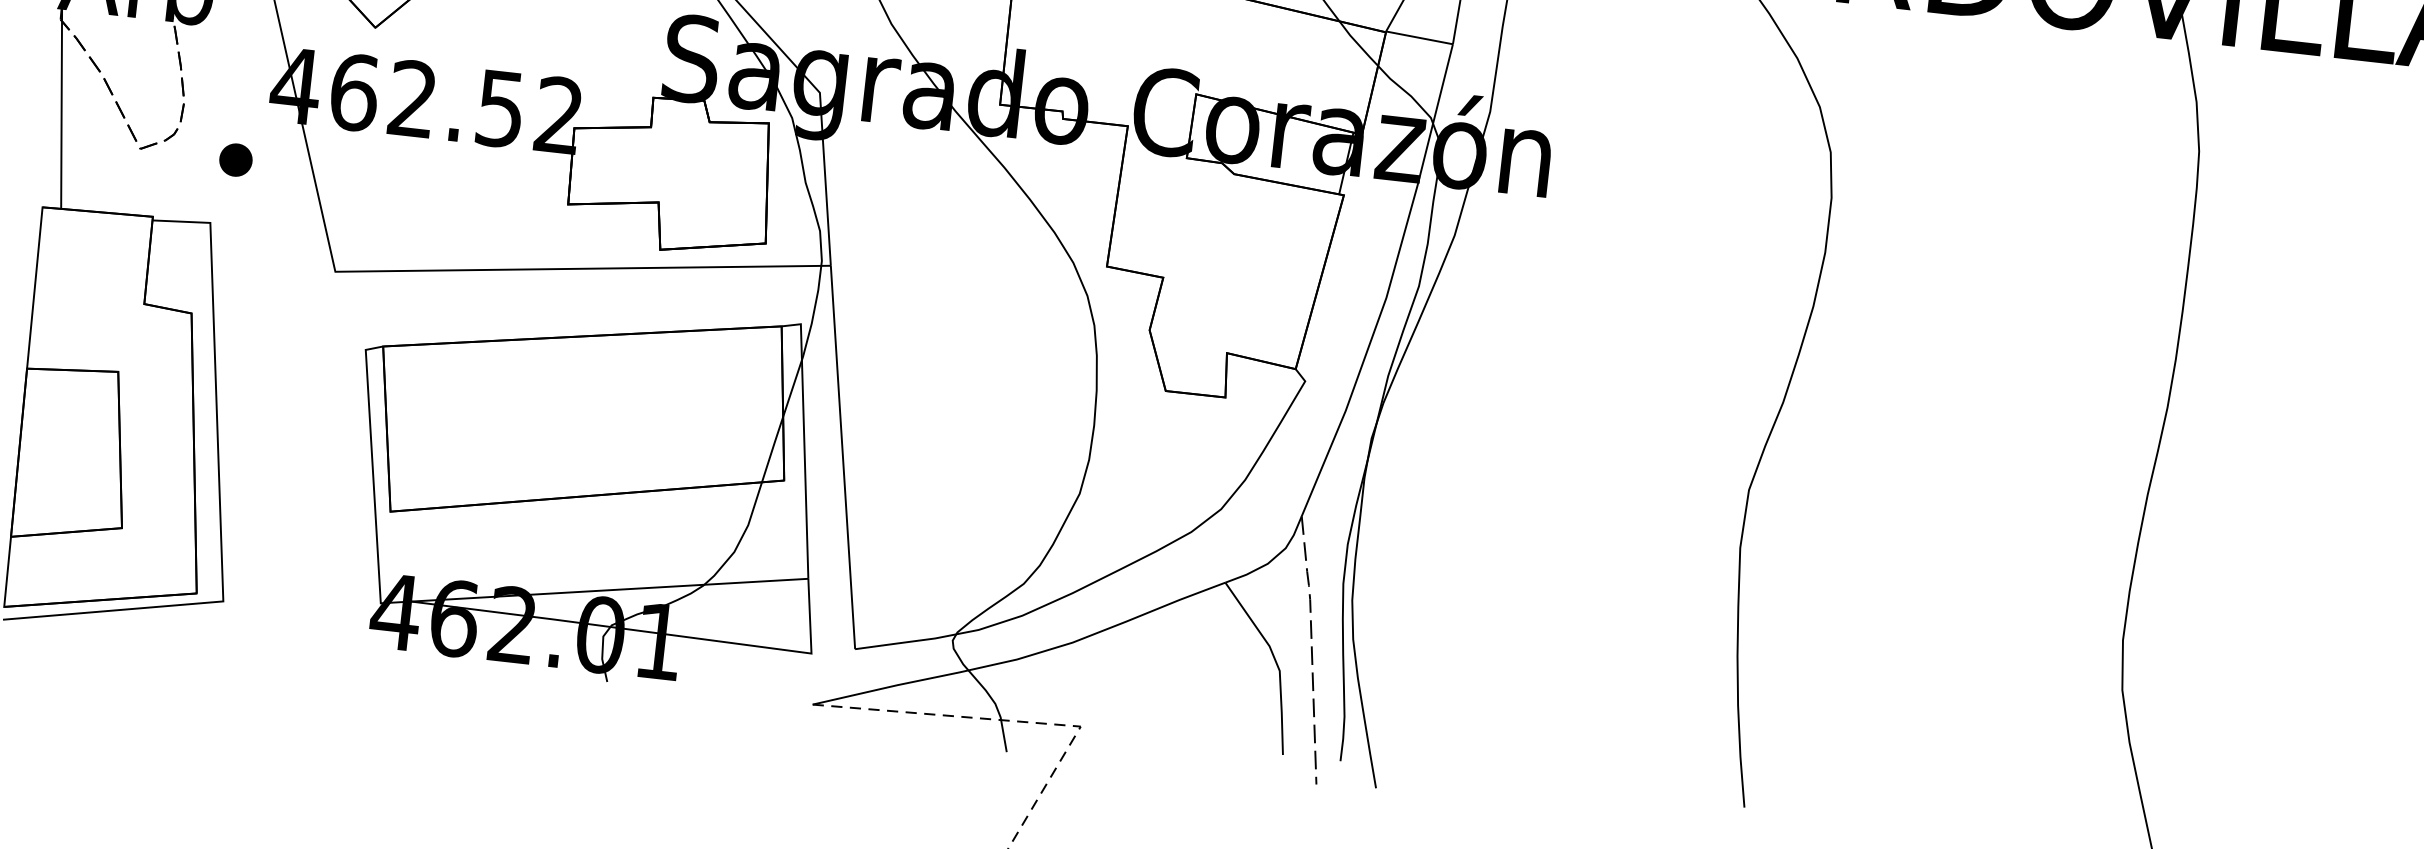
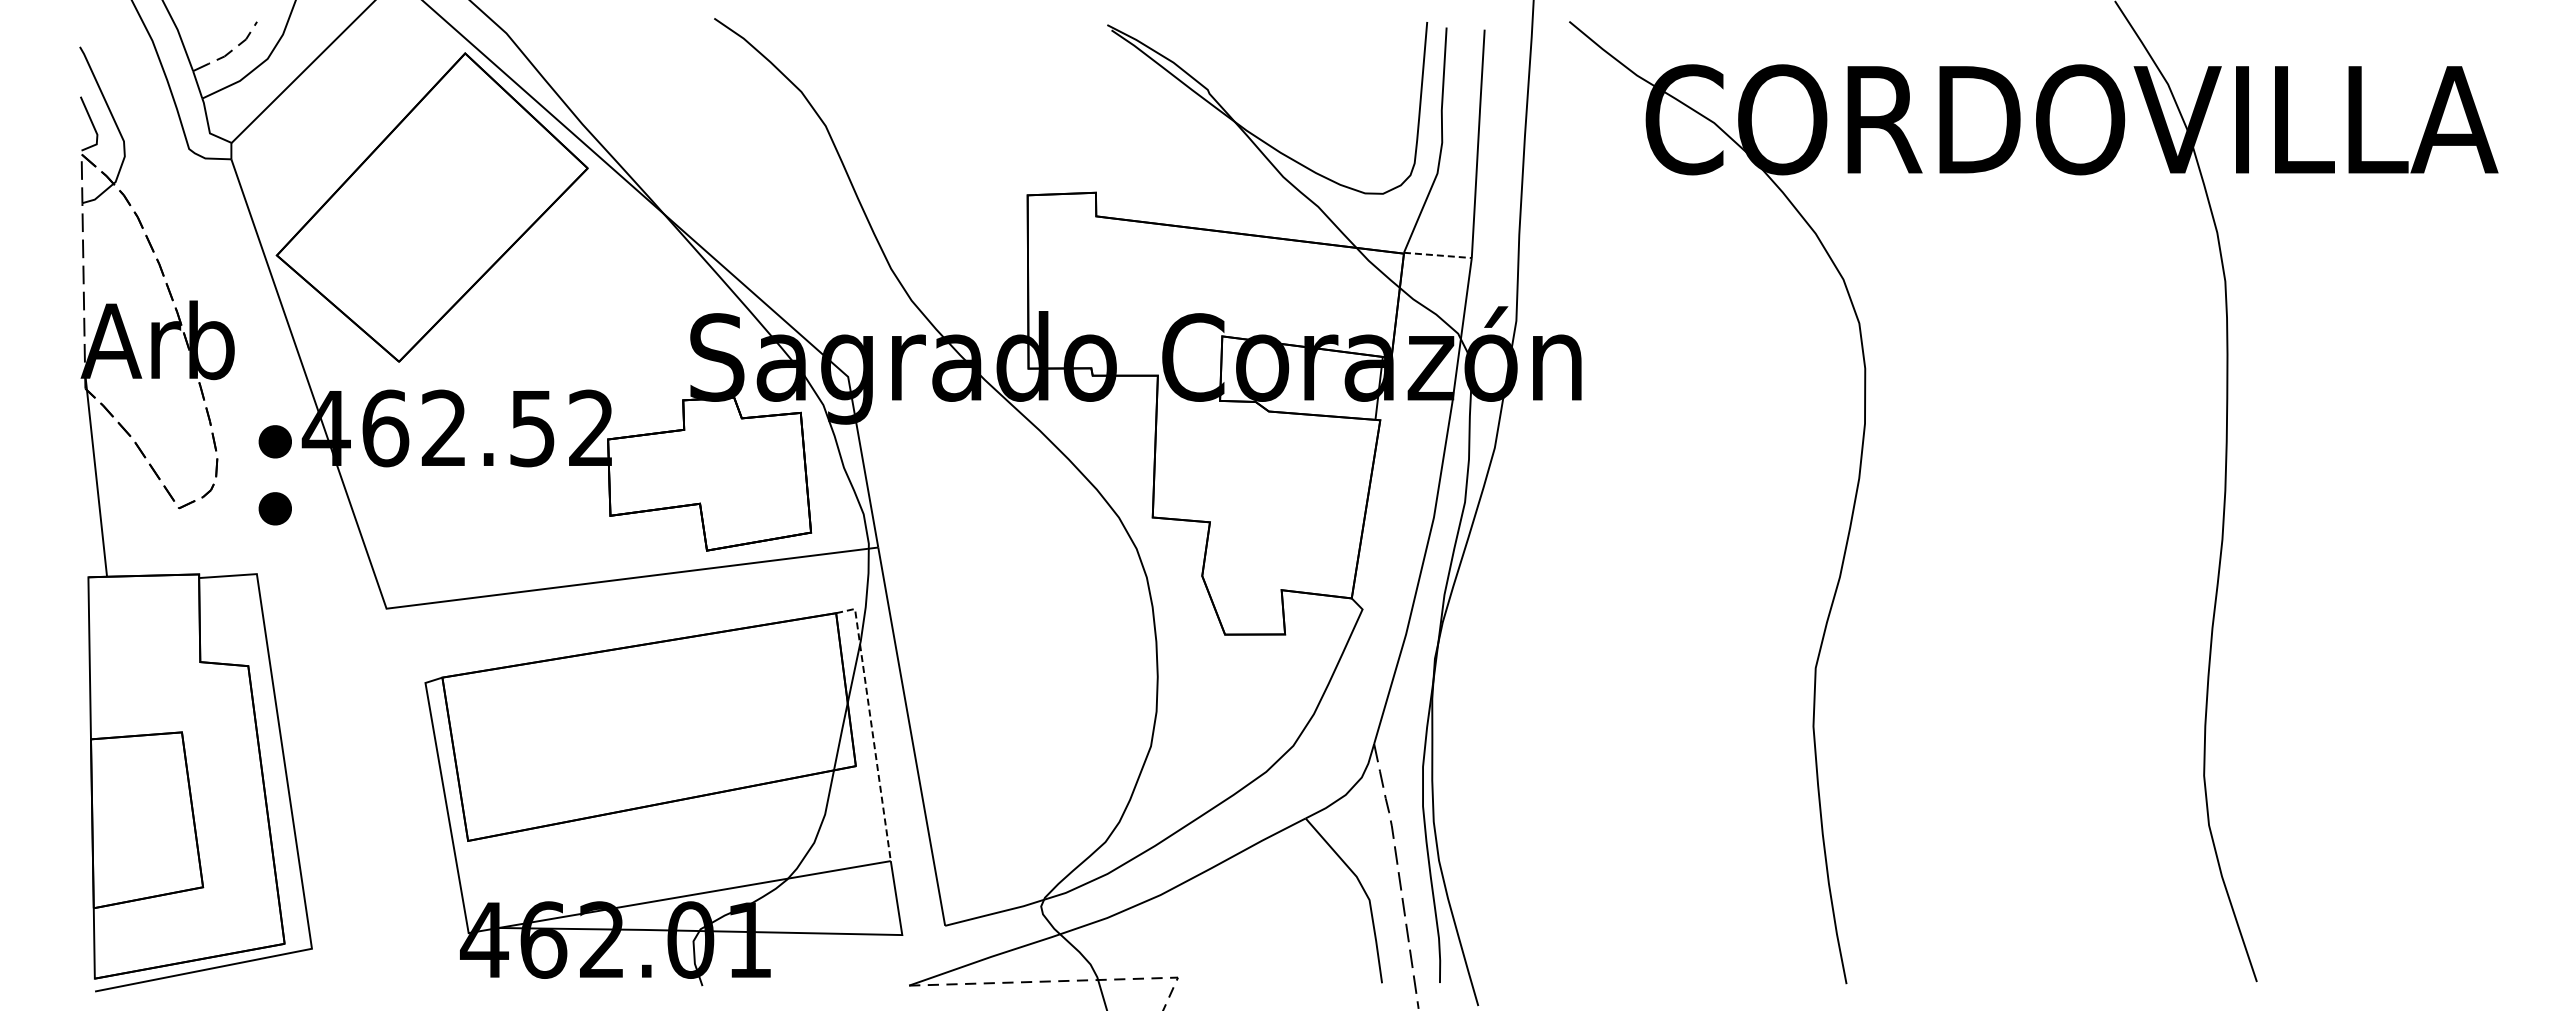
line: (1420, 38) -> (1438, 255), solid -> dashed
part: (242, 93) -> (274, 441), added
line: (804, 440) -> (871, 724), solid -> dashed

